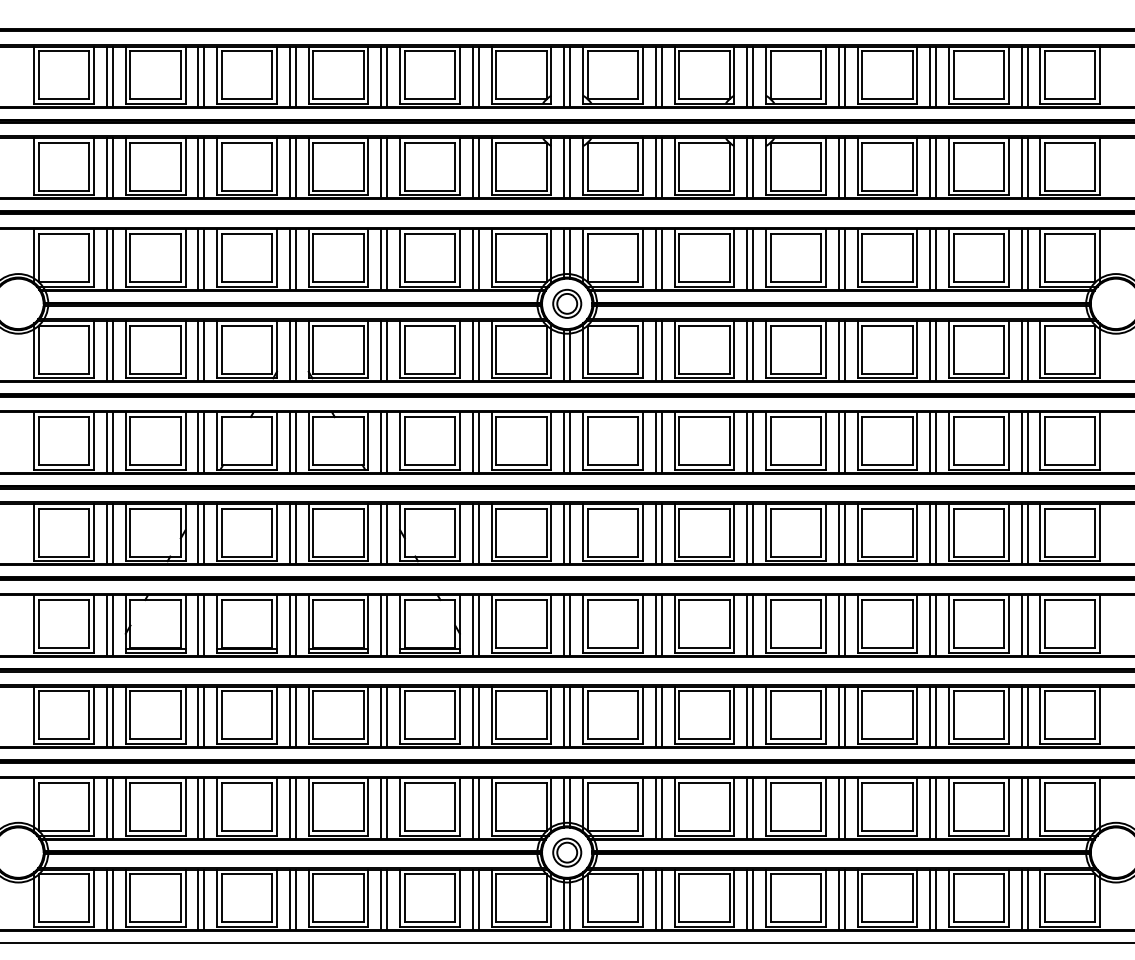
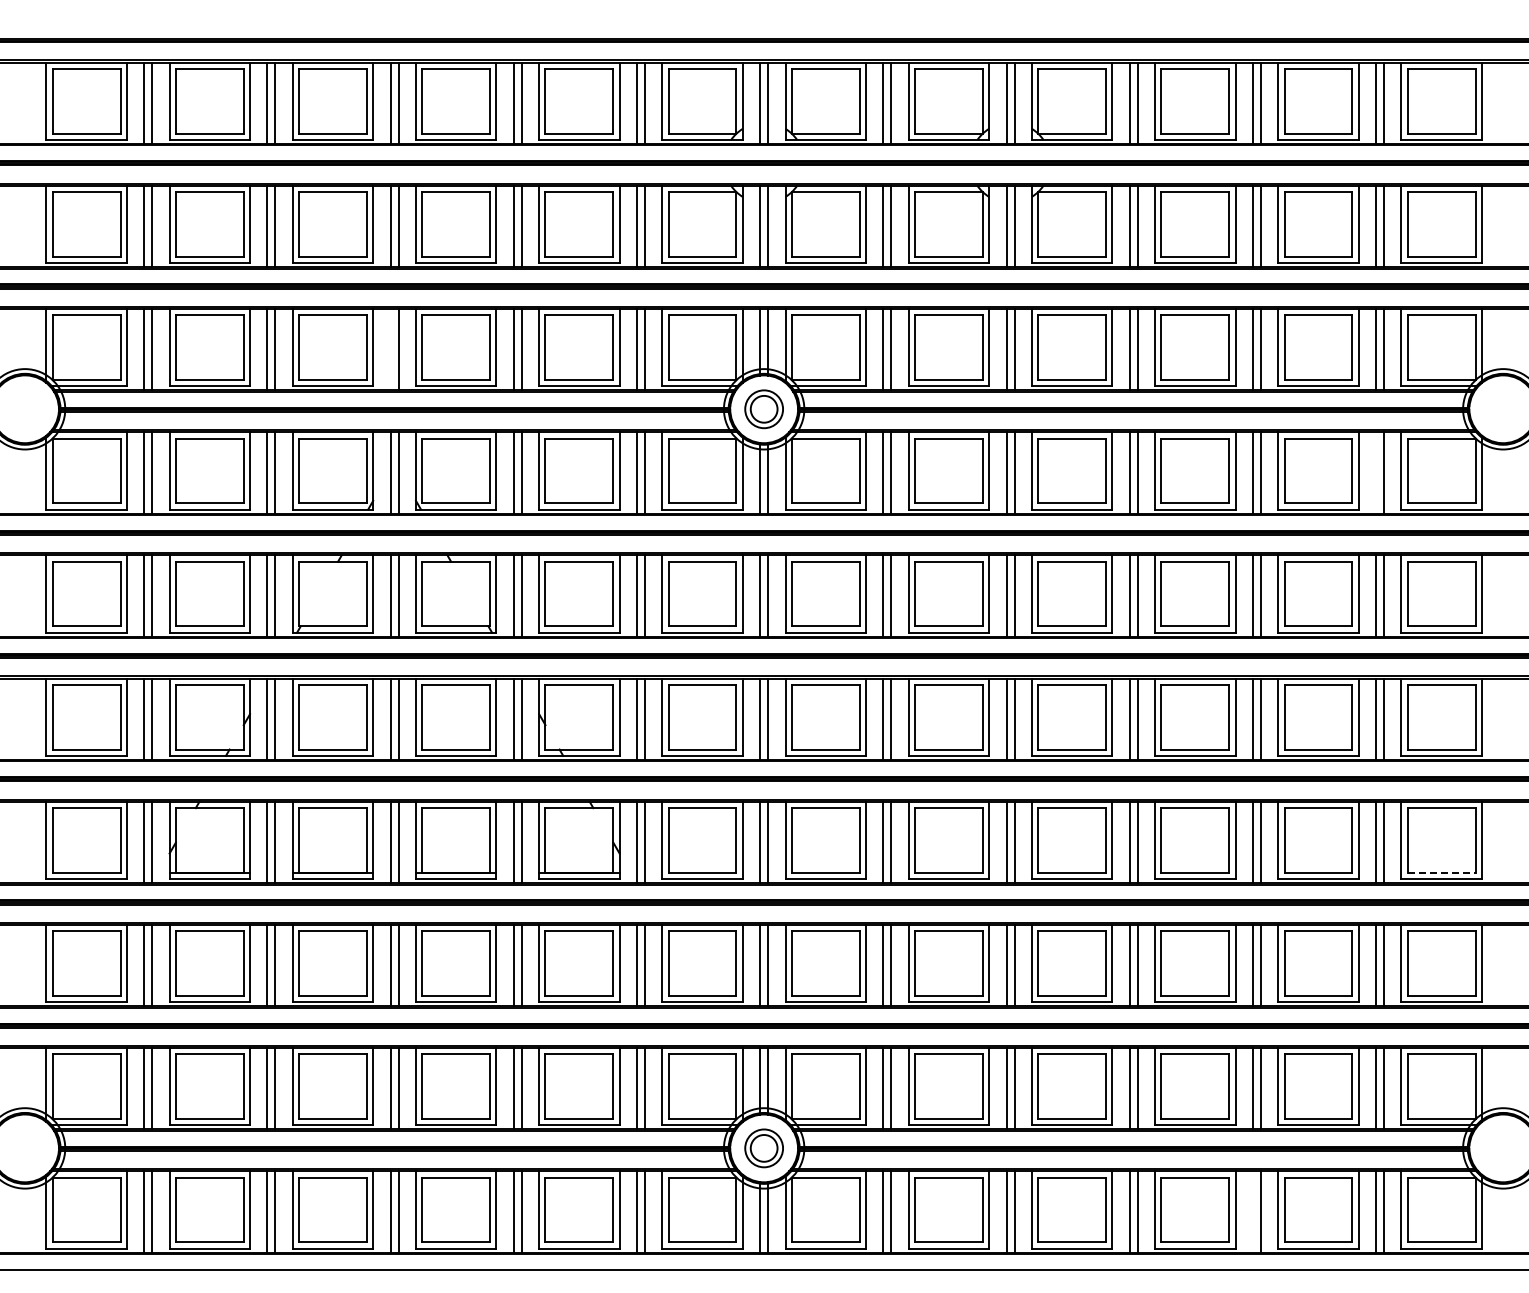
line: (289, 259) -> (390, 349), removed
line: (1021, 350) -> (1376, 472), removed
line: (1070, 647) -> (1441, 872), solid -> dashed
line: (929, 899) -> (1252, 1211), removed

